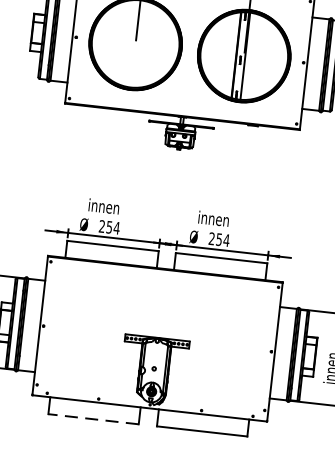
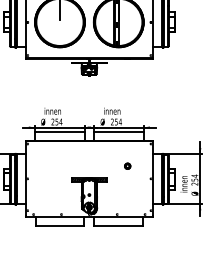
part: (230, 322) -> (127, 165), added
line: (92, 418) -> (59, 225), dashed -> solid

